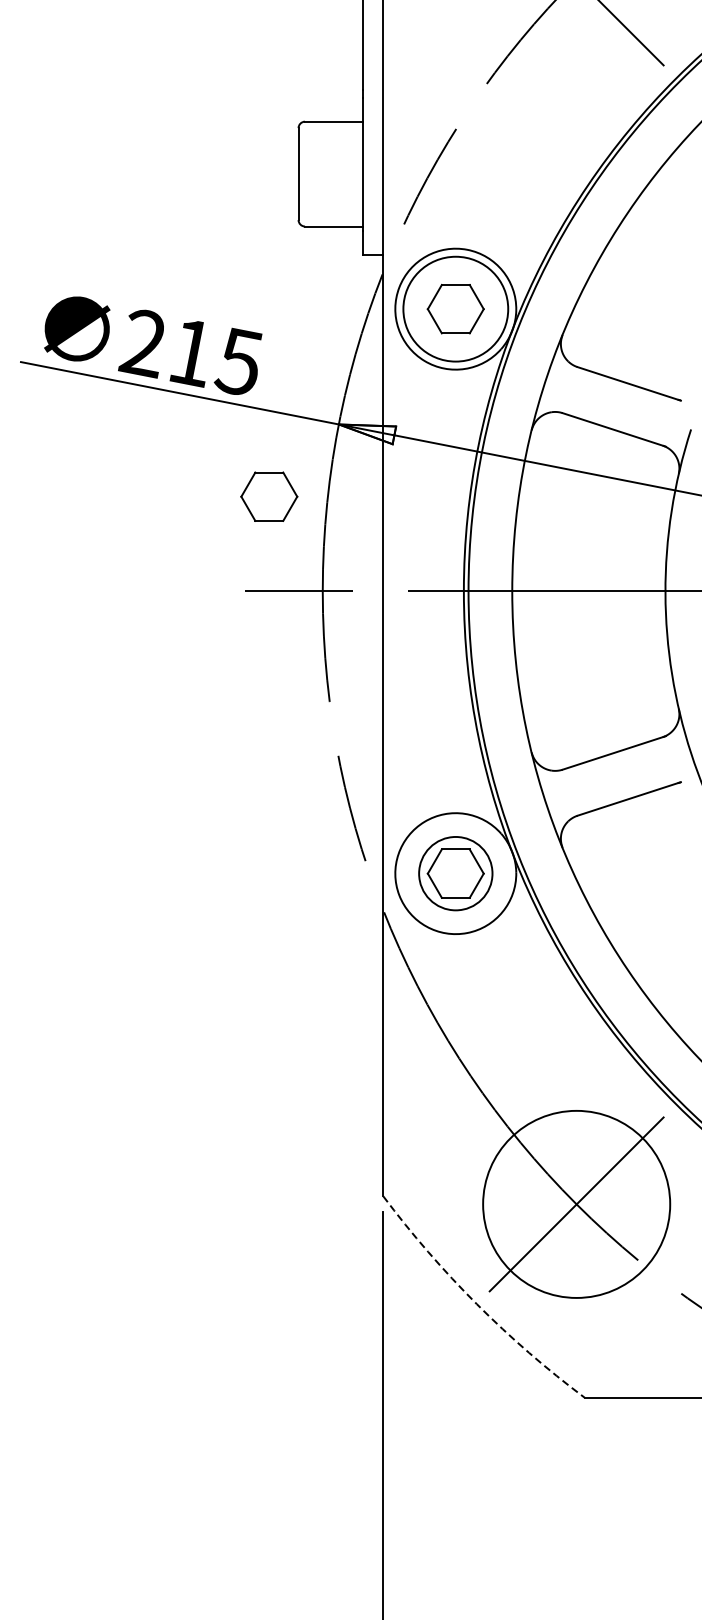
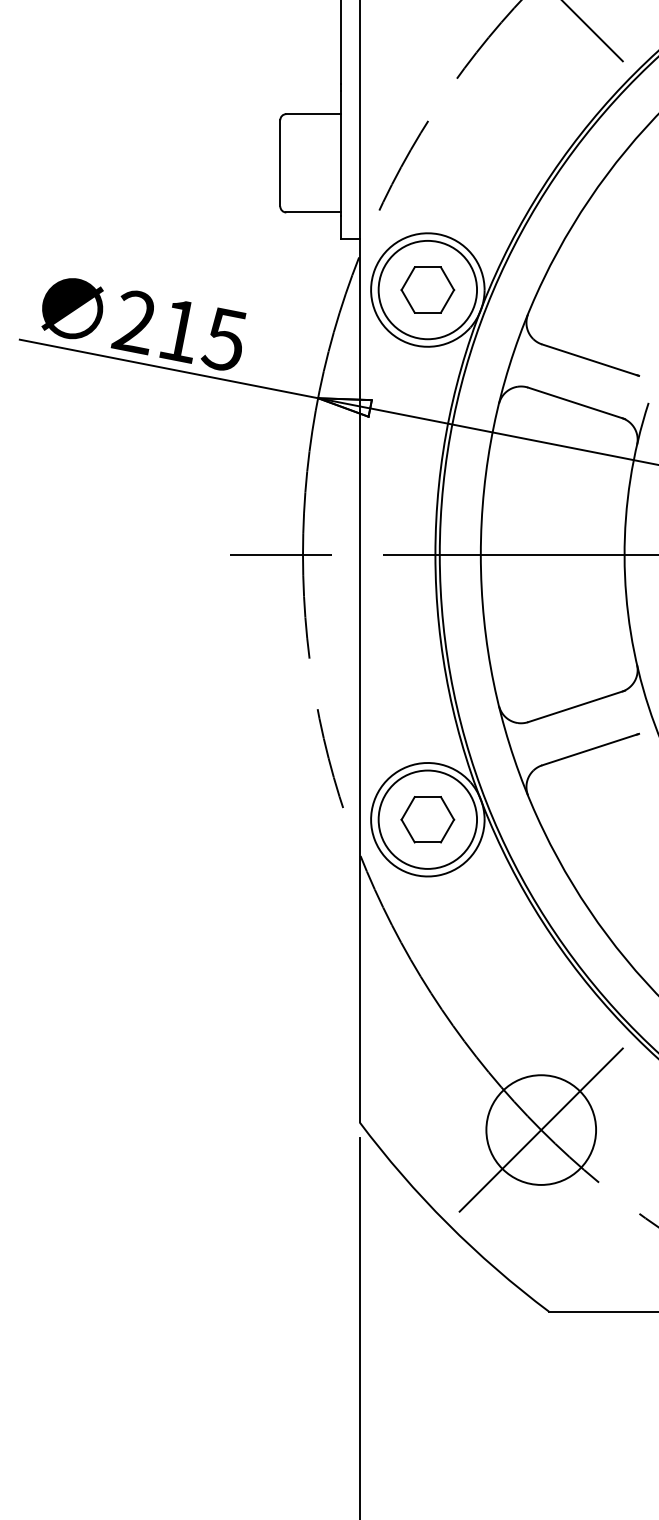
part: (268, 496) -> (252, 465), removed
circle: (455, 873) -> (427, 819), size x1.43
circle: (576, 1203) -> (541, 1129), size x0.62
arc: (476, 1303) -> (447, 1223), dashed -> solid

